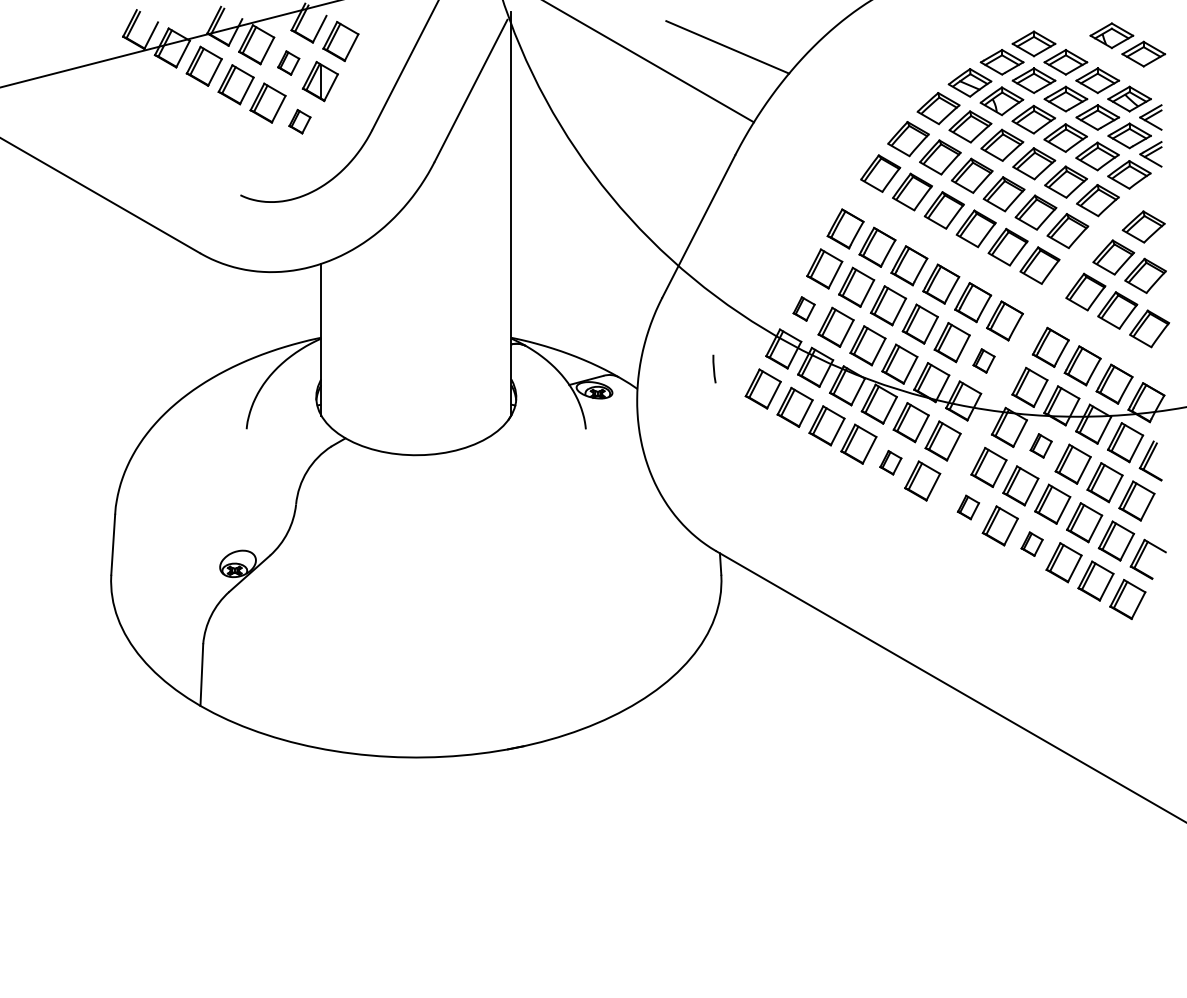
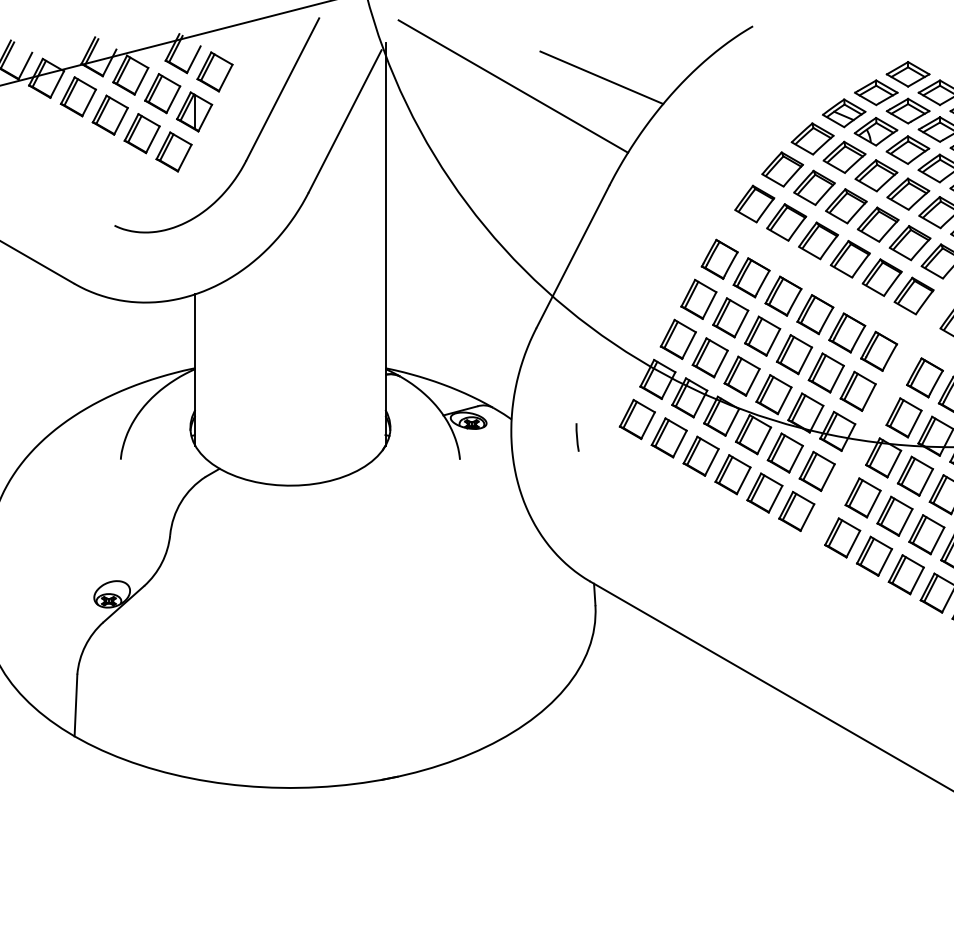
part: (288, 62) -> (162, 92), size x1.67
part: (299, 121) -> (173, 151), size x1.67
part: (803, 308) -> (677, 338), size x1.67
part: (983, 360) -> (857, 390), size x1.67
line: (714, 368) -> (577, 436), moved
part: (1040, 445) -> (914, 475), size x1.67
part: (890, 462) -> (764, 492), size x1.67
part: (968, 507) -> (842, 537), size x1.67
part: (1031, 543) -> (905, 573), size x1.67

